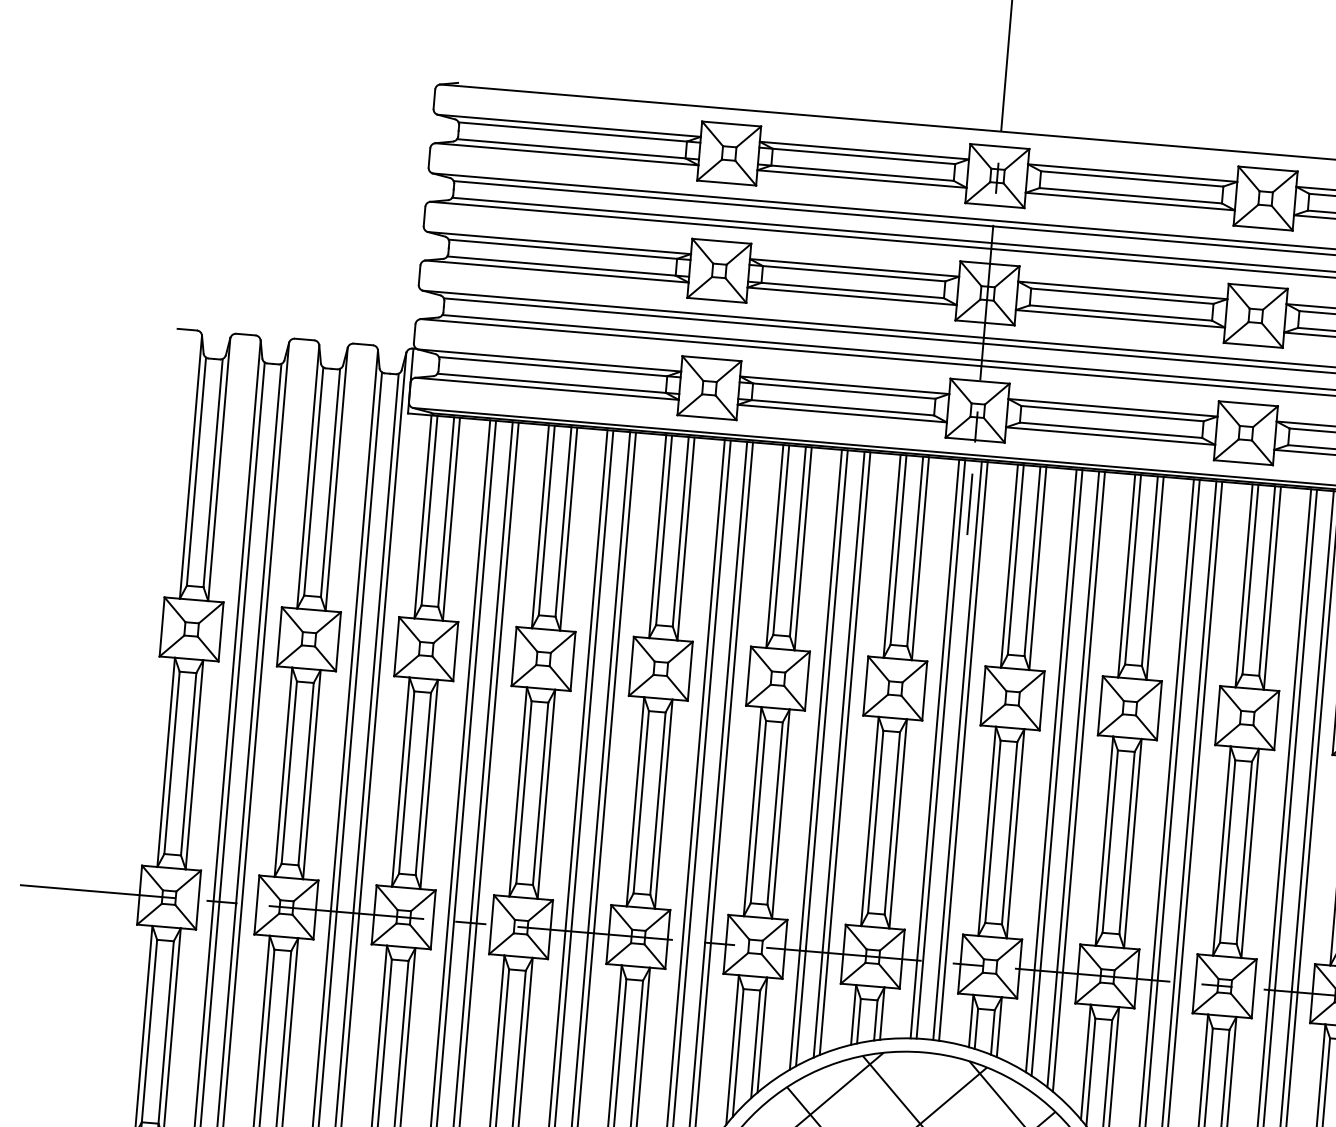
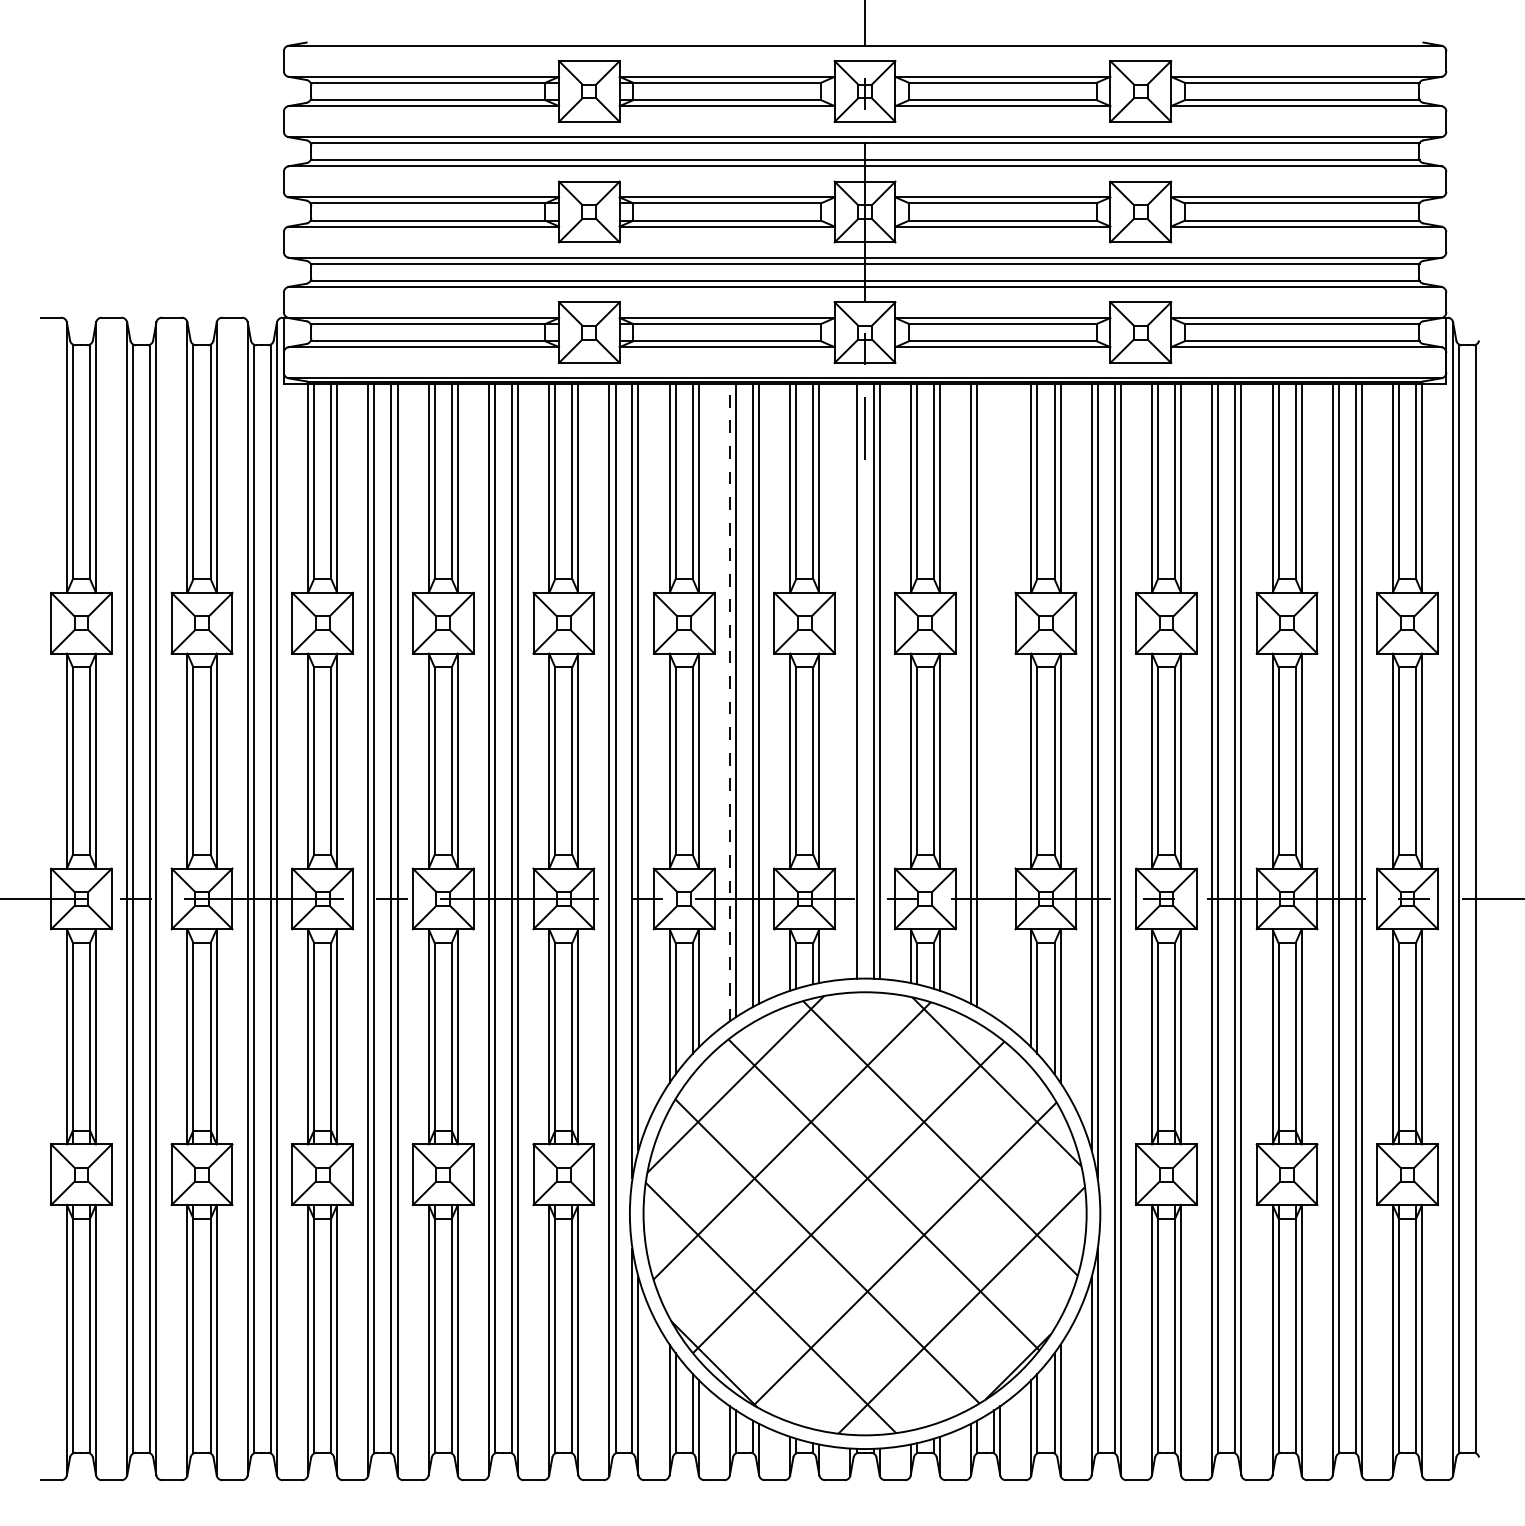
line: (935, 748) -> (850, 681), removed
line: (815, 759) -> (729, 702), solid -> dashed
line: (1073, 779) -> (994, 700), removed
line: (1079, 781) -> (1000, 702), removed

